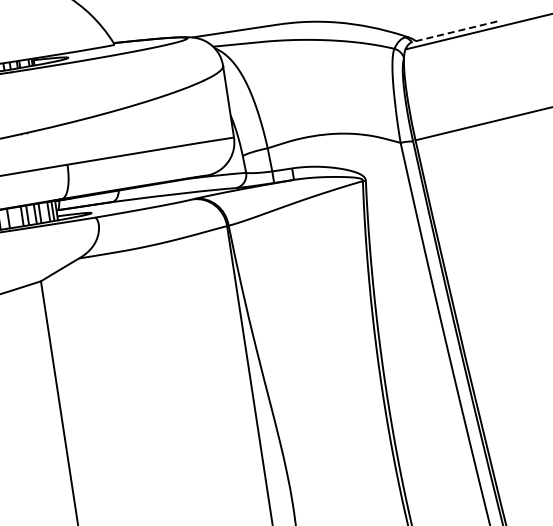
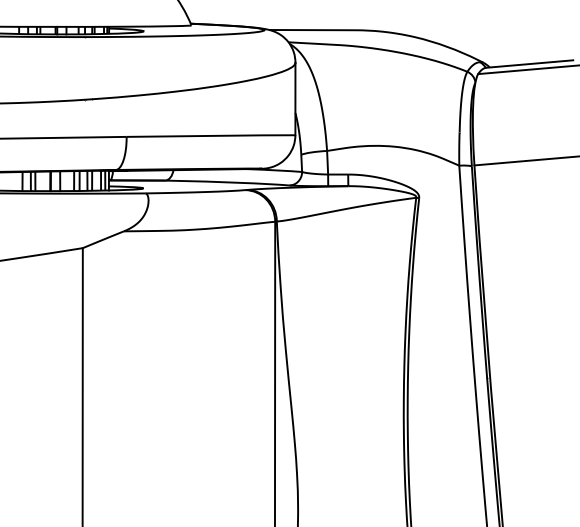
line: (454, 32) -> (529, 64), dashed -> solid

